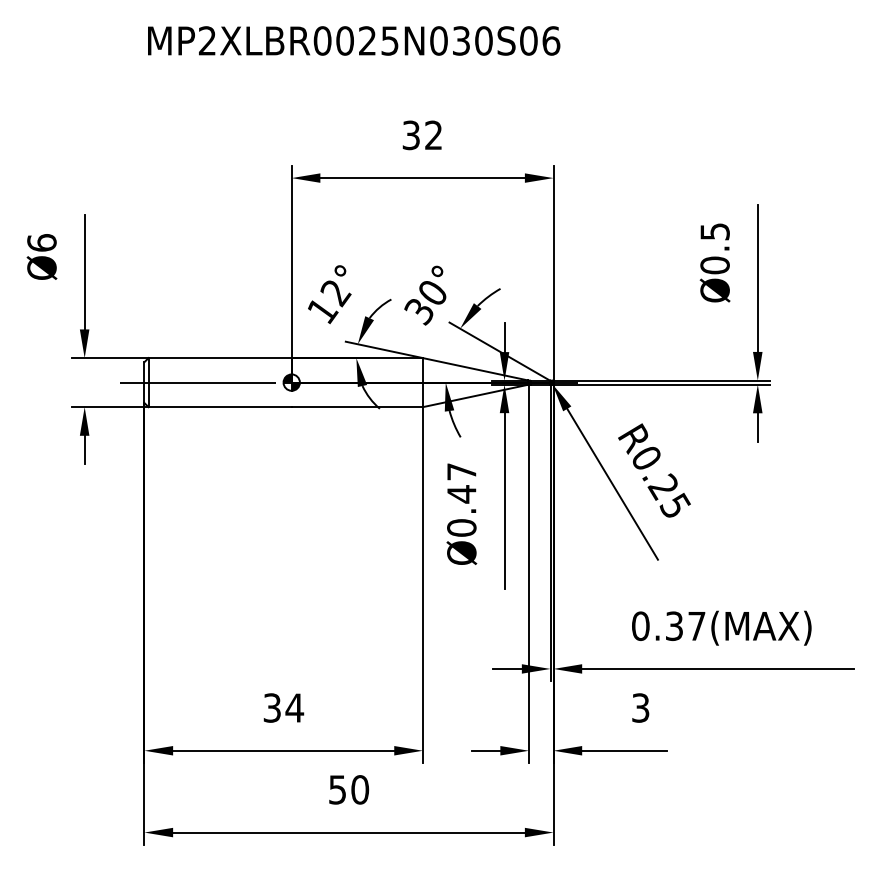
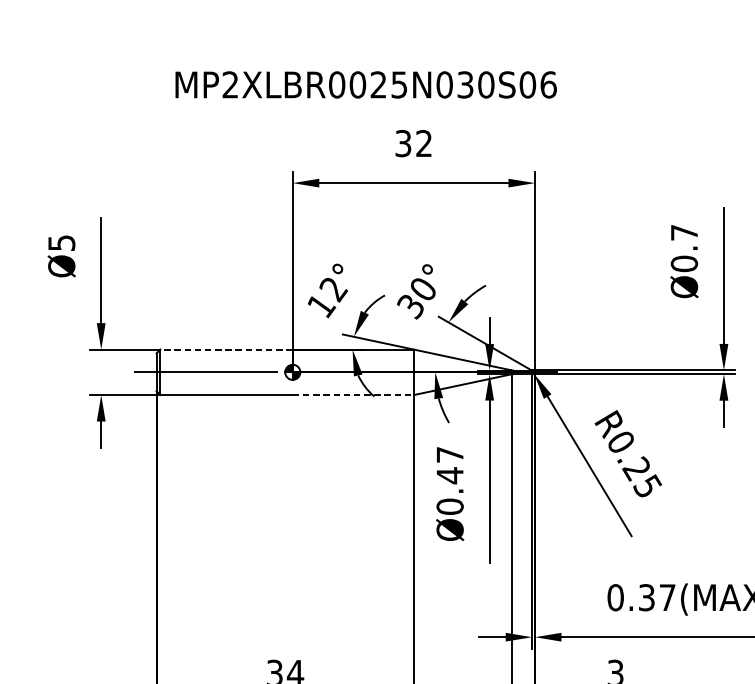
text: (354, 40) -> (366, 84), moved
text: (714, 231) -> (683, 232), Ø0.5 -> Ø0.7
text: (41, 242) -> (61, 242), Ø6 -> Ø5
line: (220, 358) -> (226, 350), solid -> dashed
line: (357, 407) -> (353, 395), solid -> dashed

